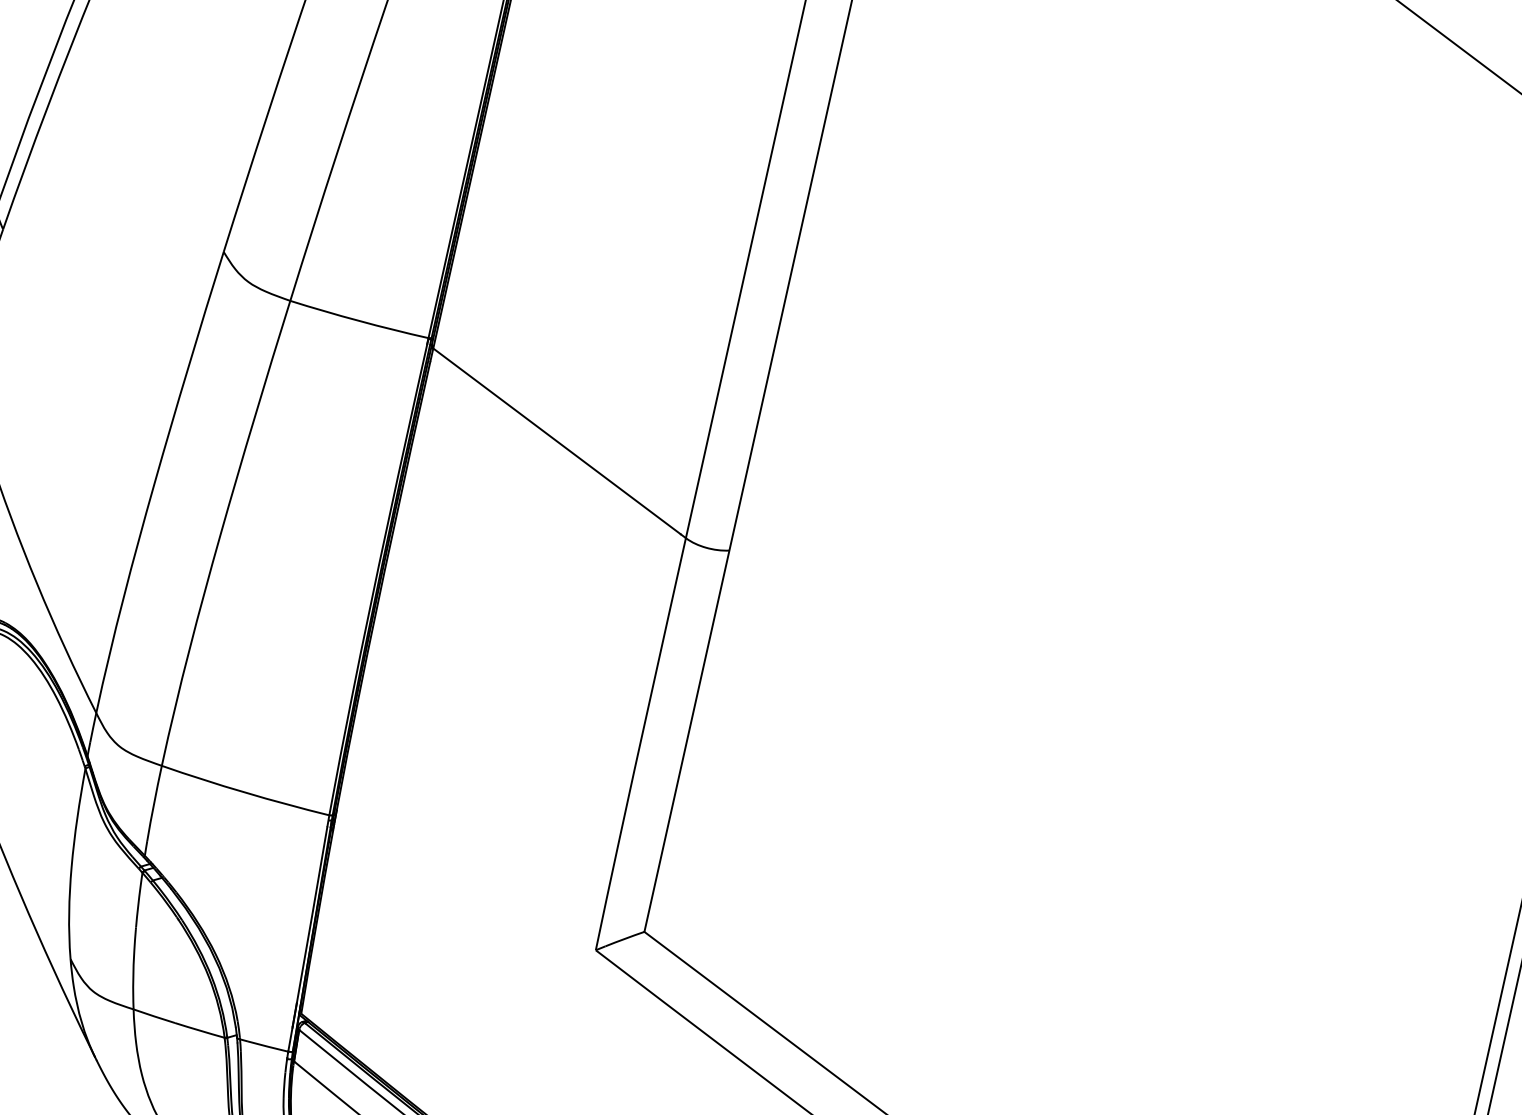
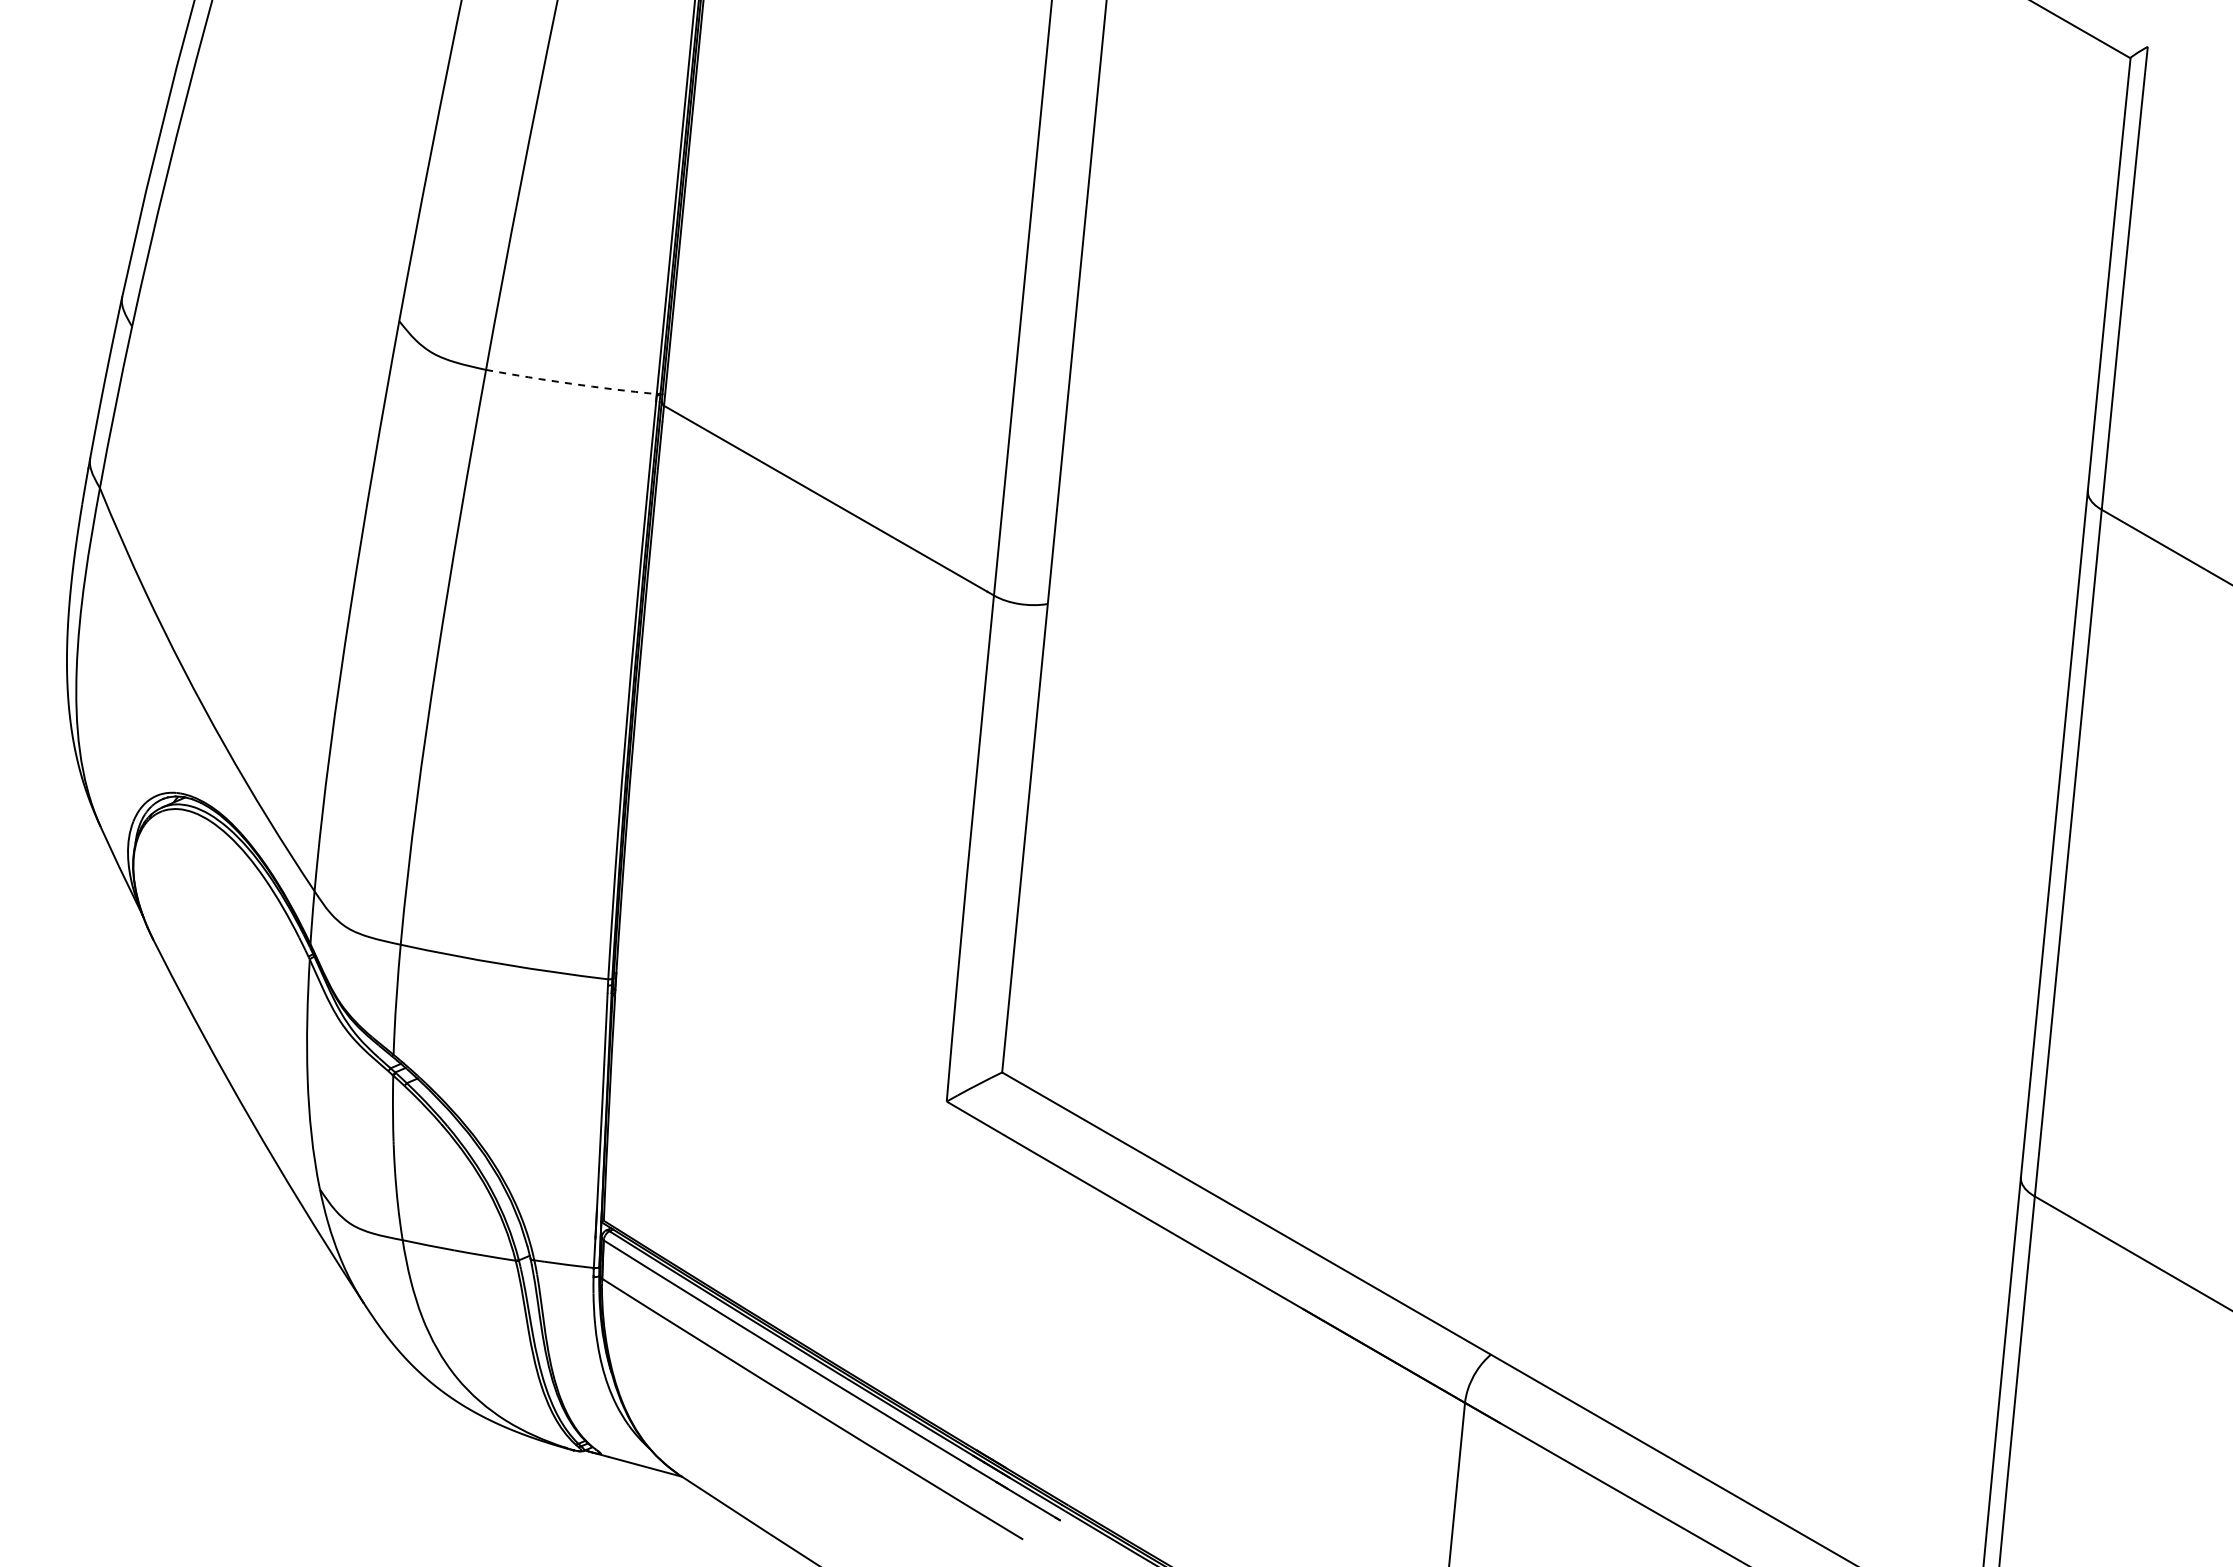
arc: (359, 320) -> (571, 383), solid -> dashed

